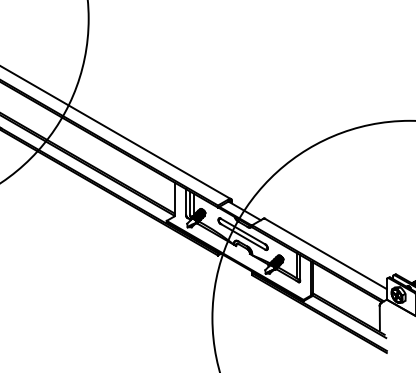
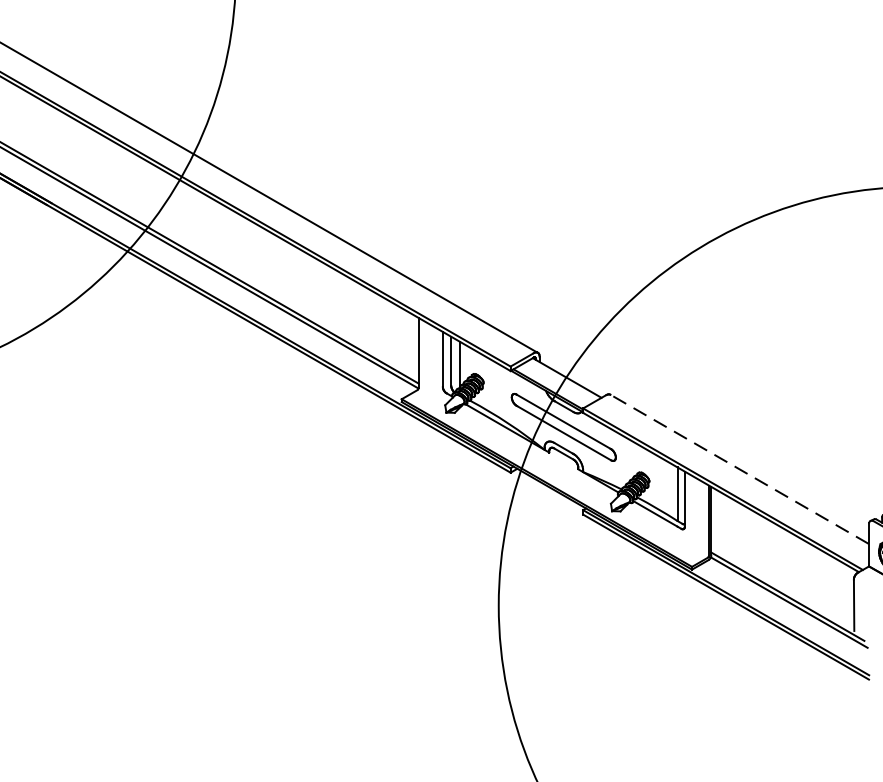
line: (325, 253) -> (738, 468), solid -> dashed

